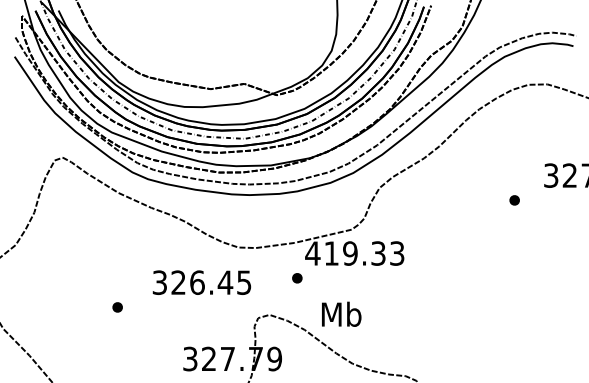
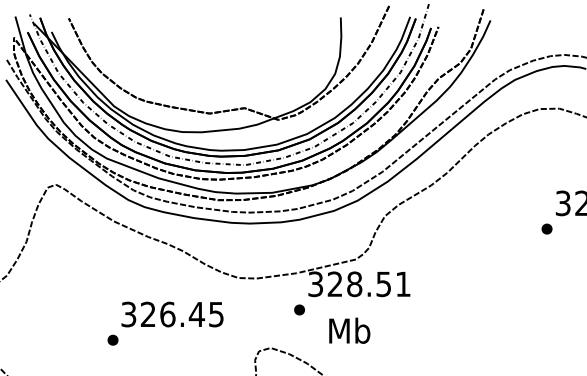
part: (514, 200) -> (546, 229), moved
text: (354, 253) -> (358, 284), 419.33 -> 328.51
text: (201, 282) -> (172, 314), moved
text: (341, 313) -> (349, 329), moved

